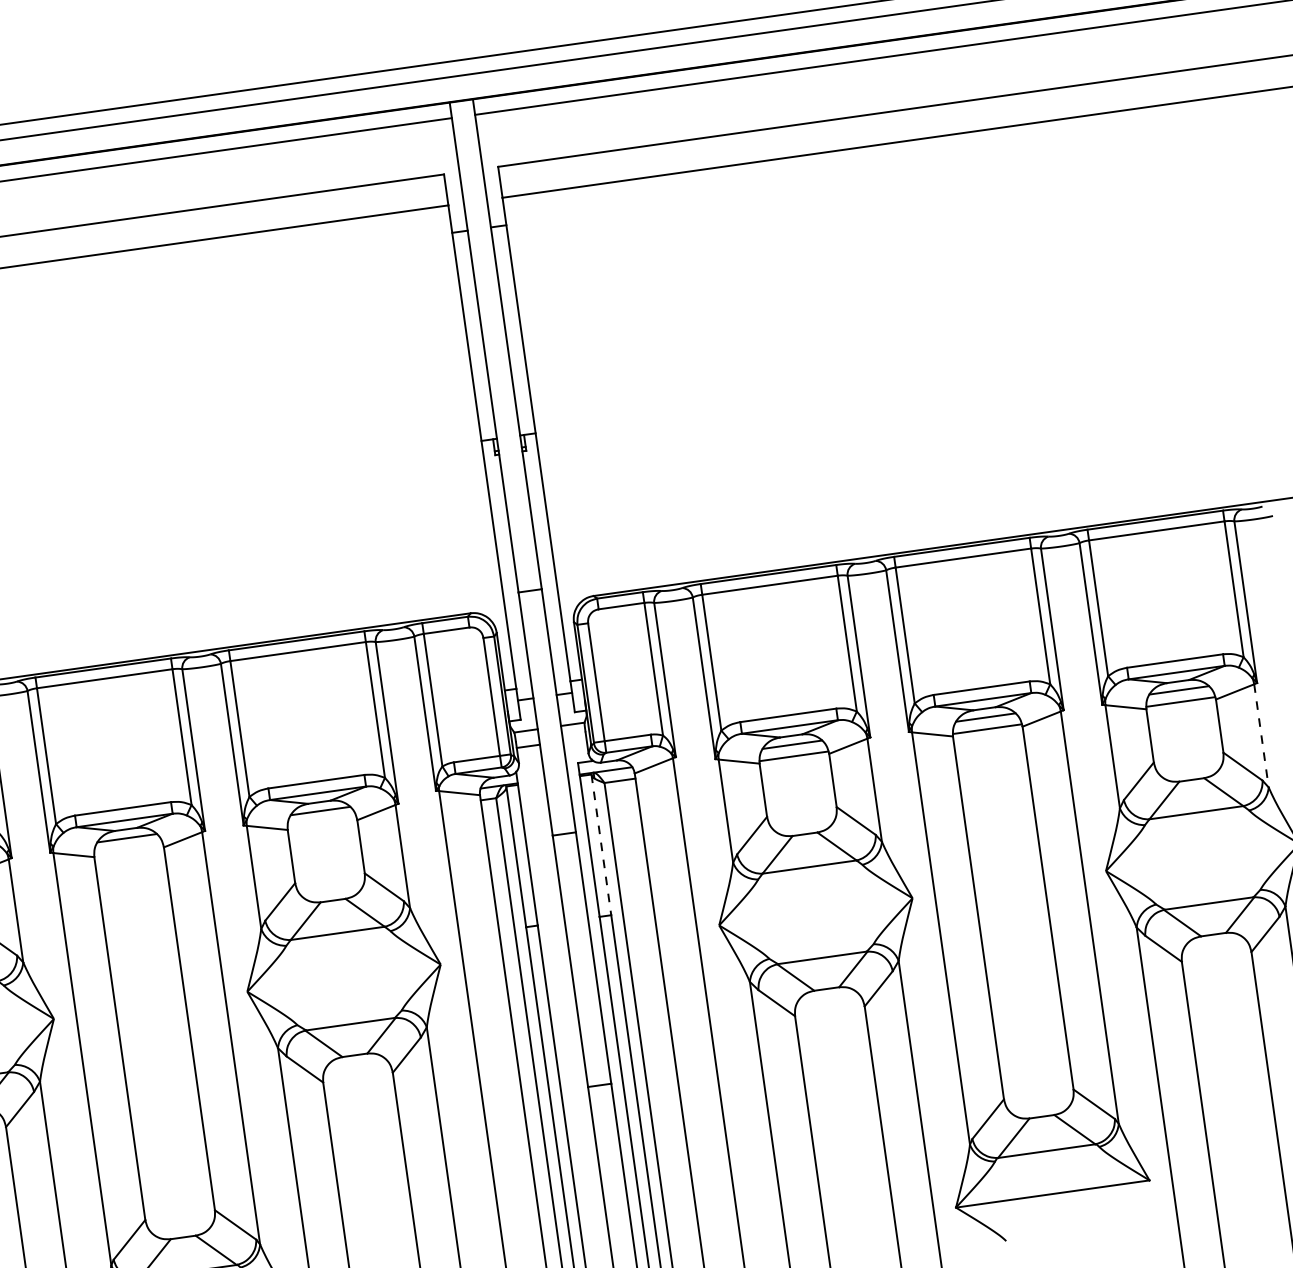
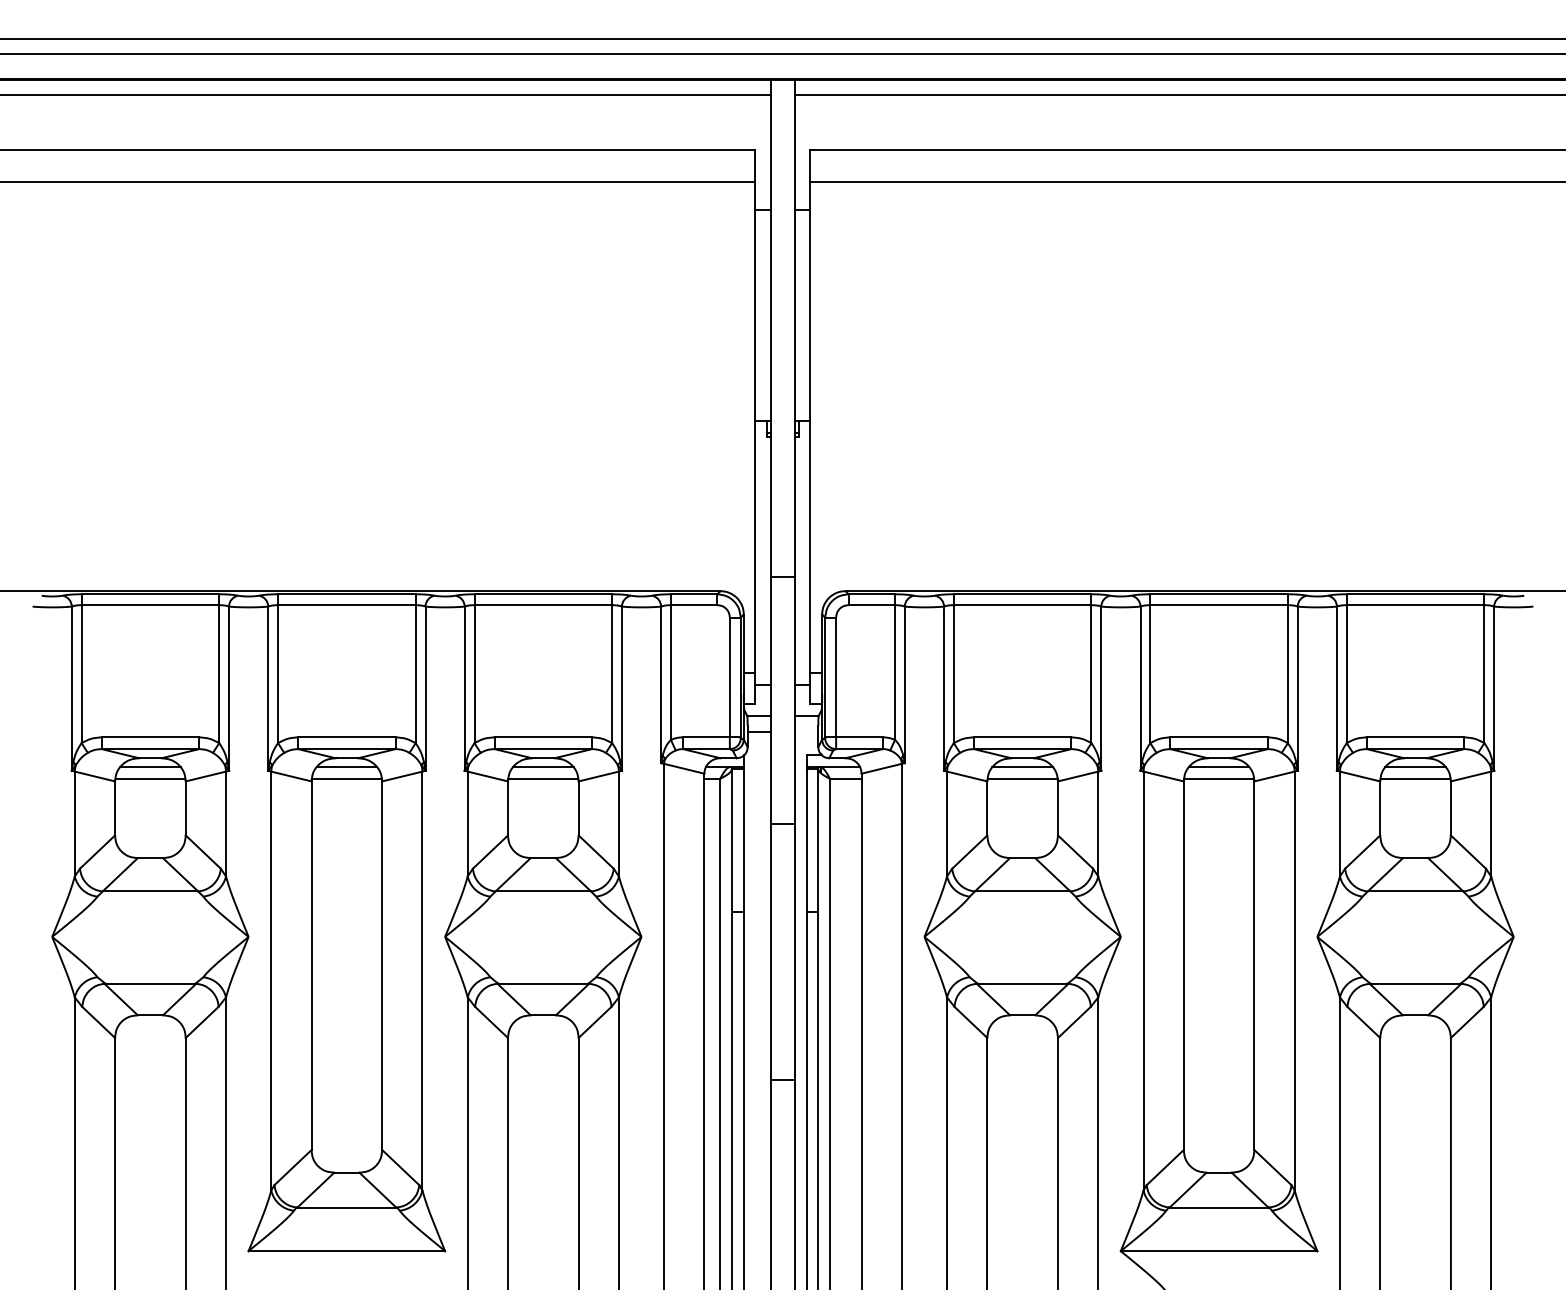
line: (1261, 736) -> (1491, 824), dashed -> solid
line: (322, 822) -> (543, 778), added
line: (601, 845) -> (818, 840), dashed -> solid
line: (128, 849) -> (346, 778), added

